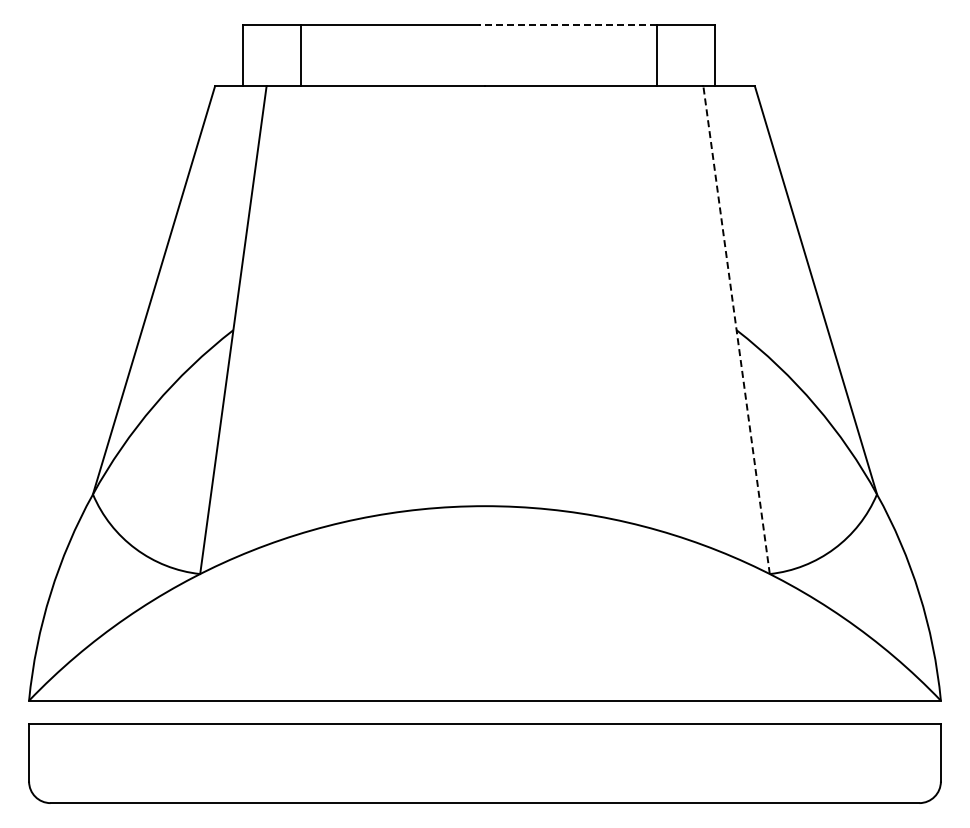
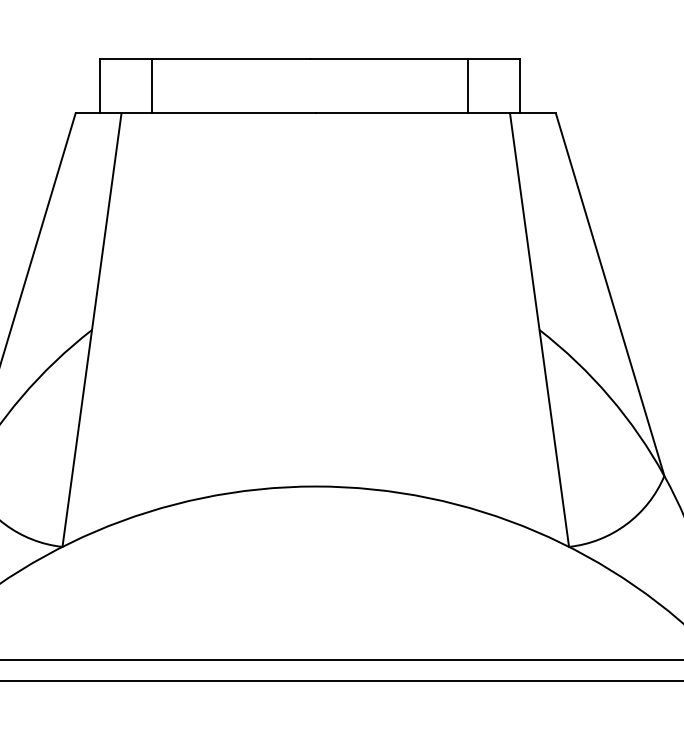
line: (567, 24) -> (389, 58), dashed -> solid
line: (736, 329) -> (539, 329), dashed -> solid

